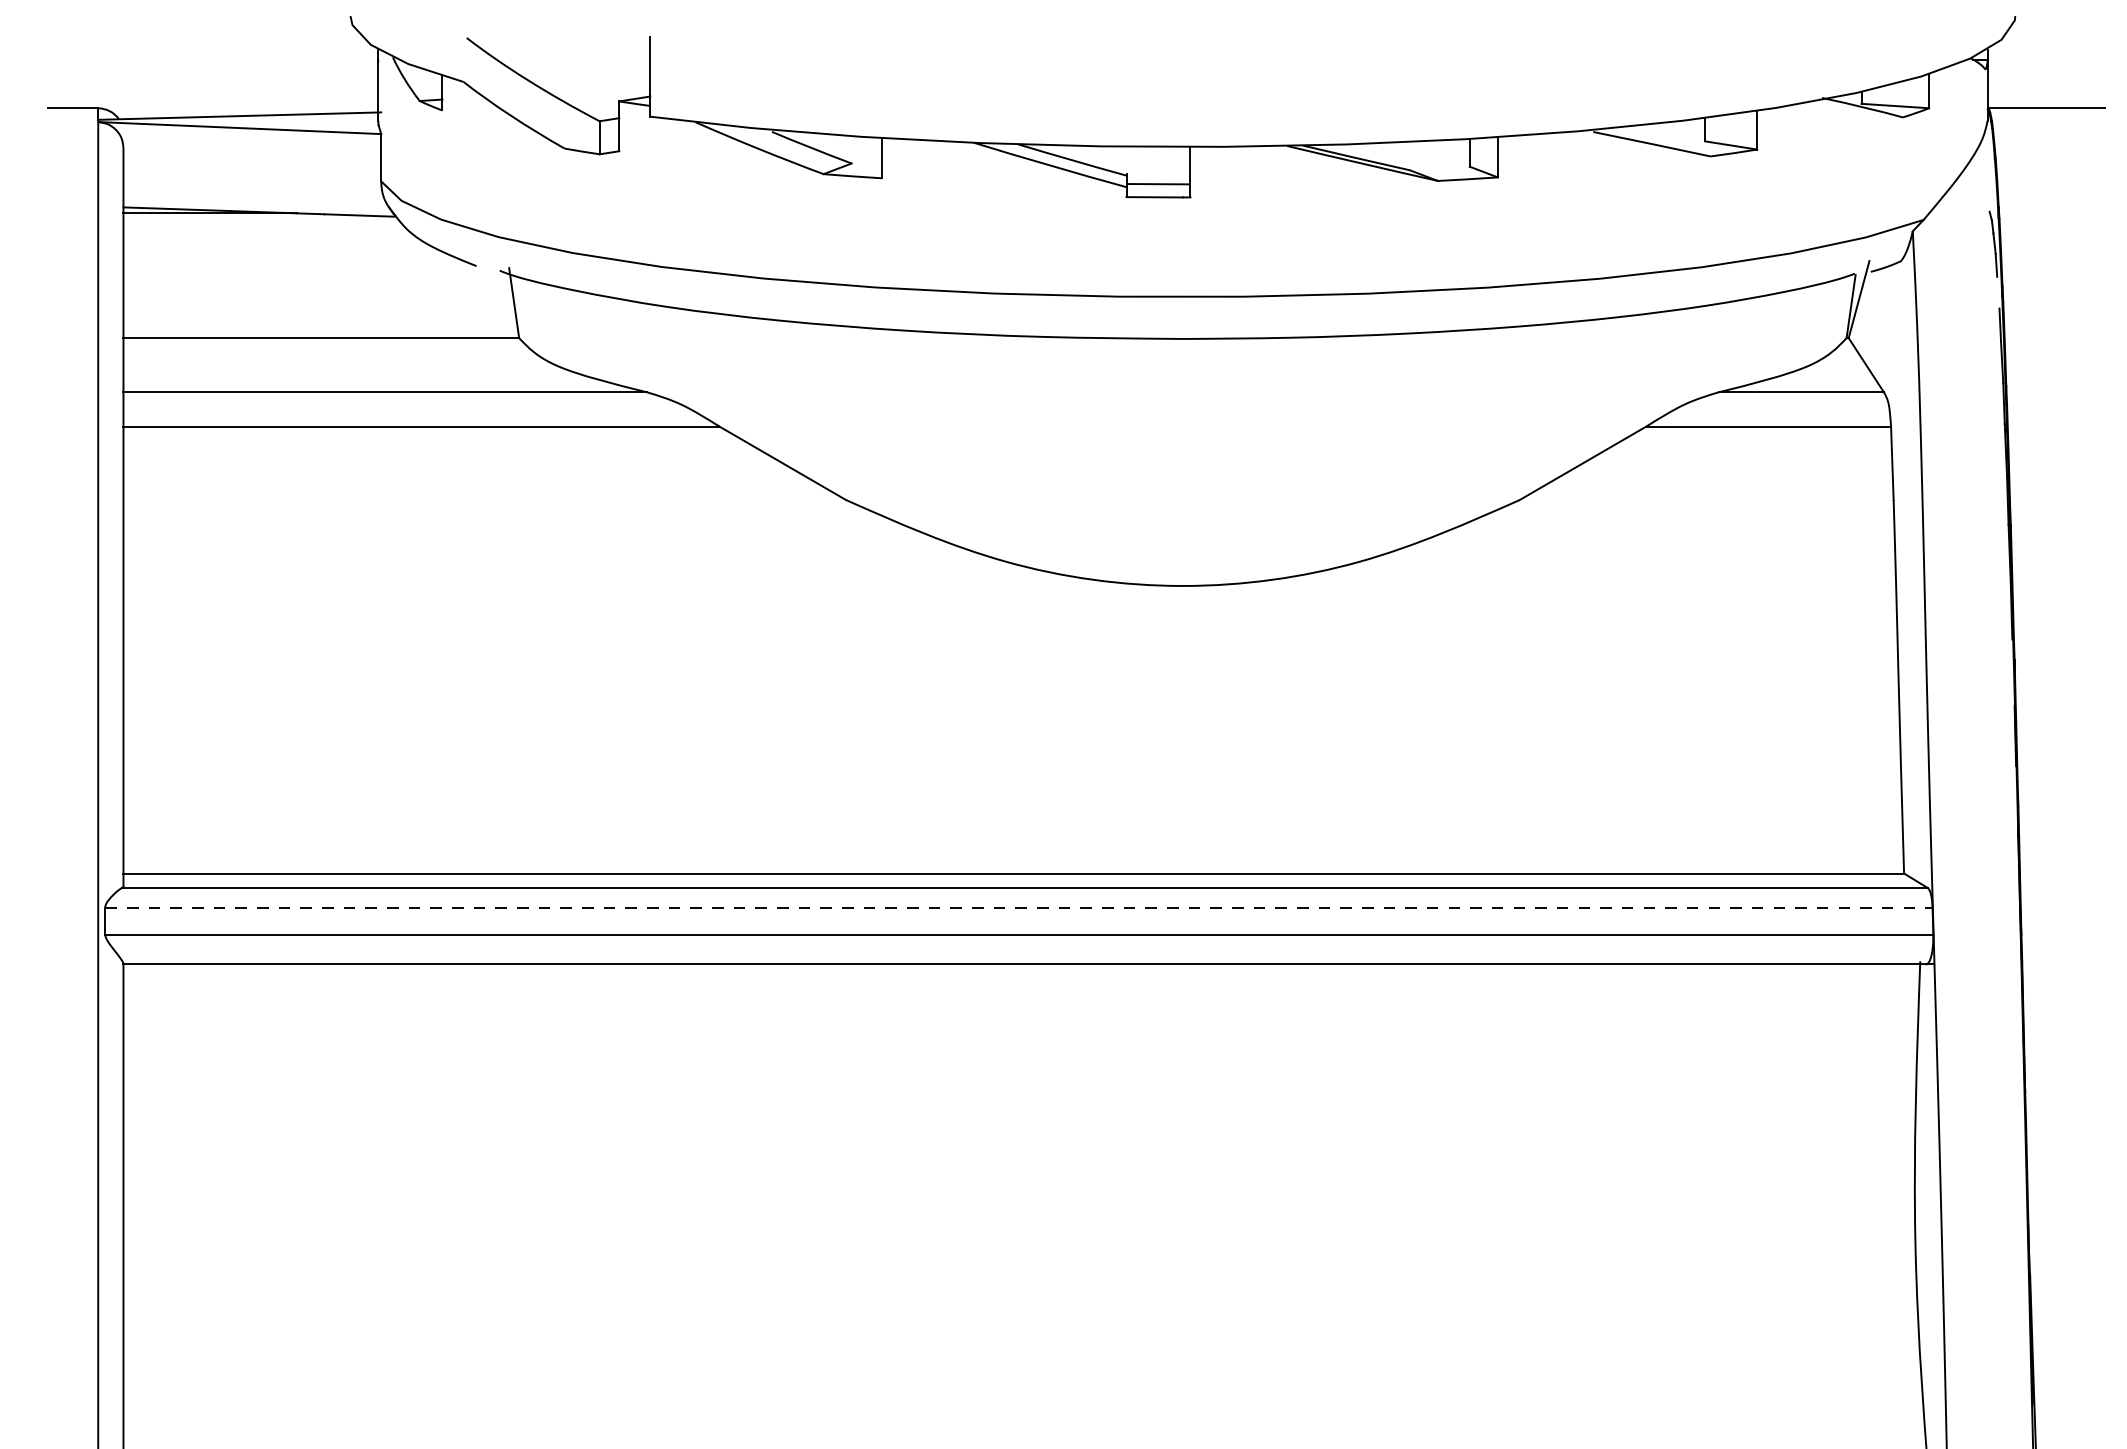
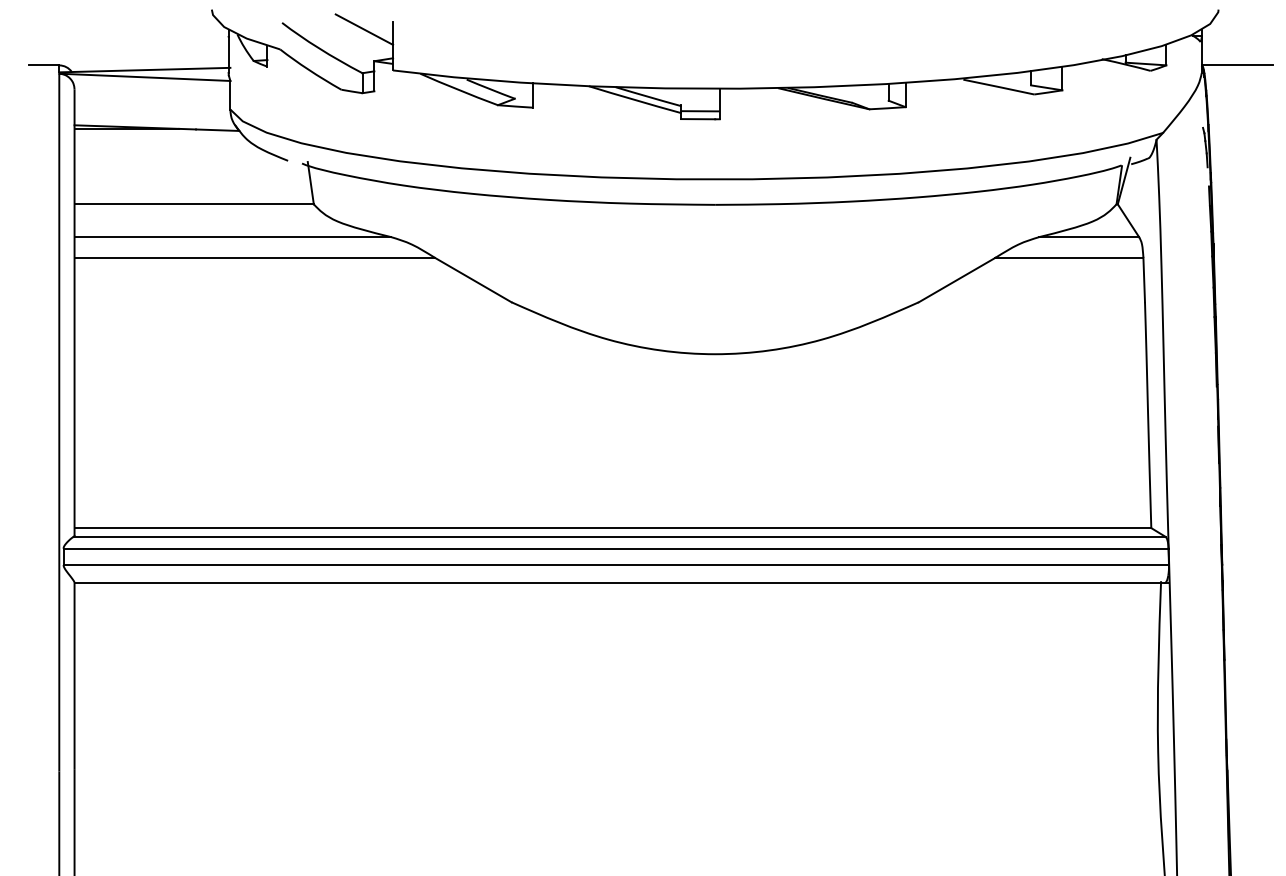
line: (602, 48) -> (364, 29), added
line: (1019, 907) -> (616, 548), dashed -> solid

